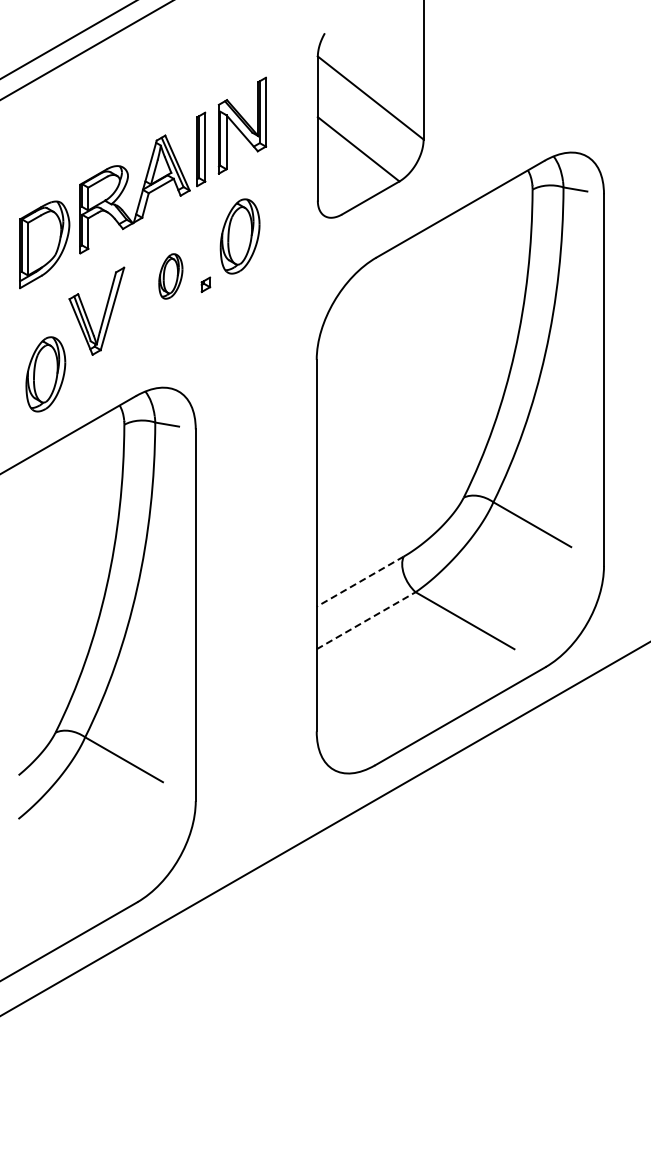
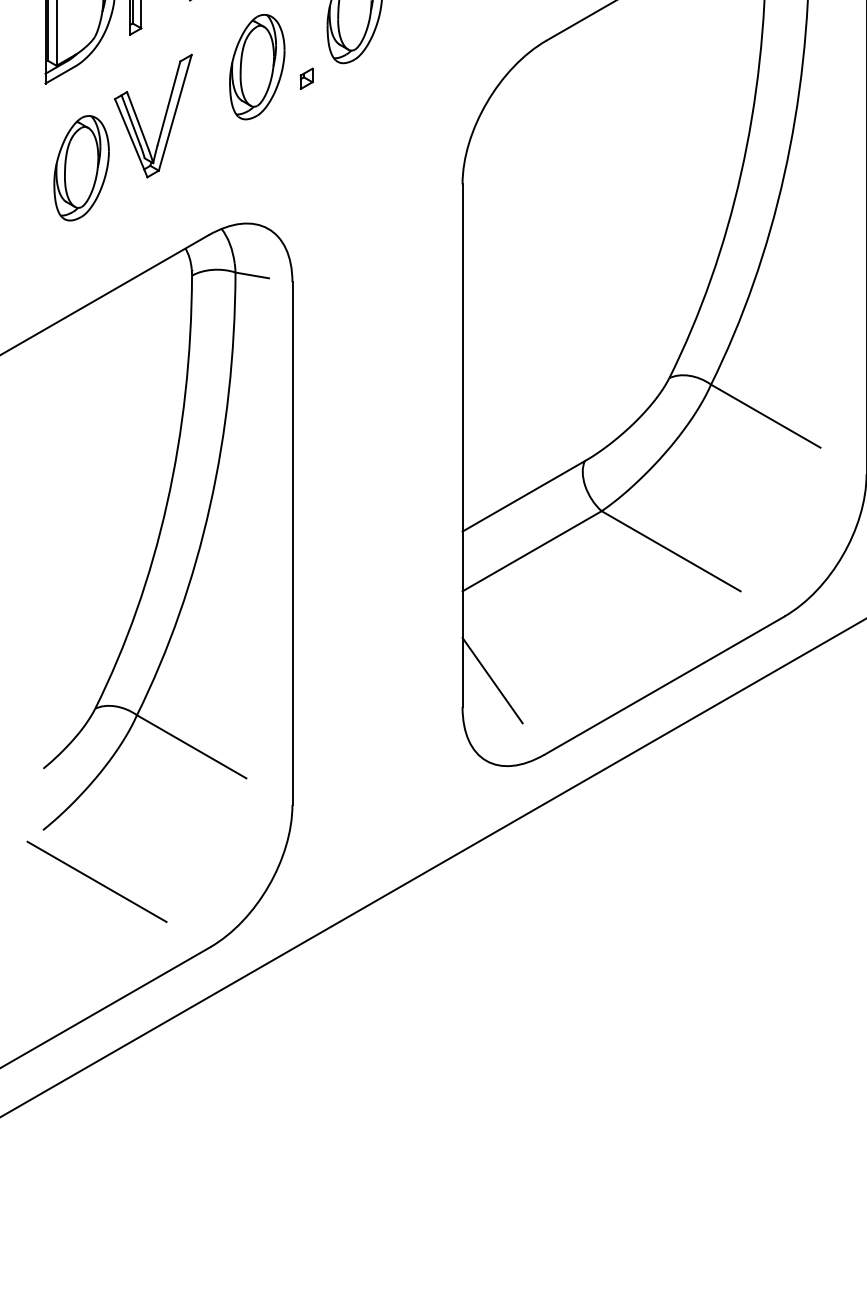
part: (170, 276) -> (256, 67), size x1.67
part: (45, 374) -> (81, 168), moved
line: (359, 581) -> (522, 496), dashed -> solid
line: (366, 620) -> (532, 550), dashed -> solid
line: (337, 712) -> (491, 680), added
line: (56, 855) -> (96, 881), added

